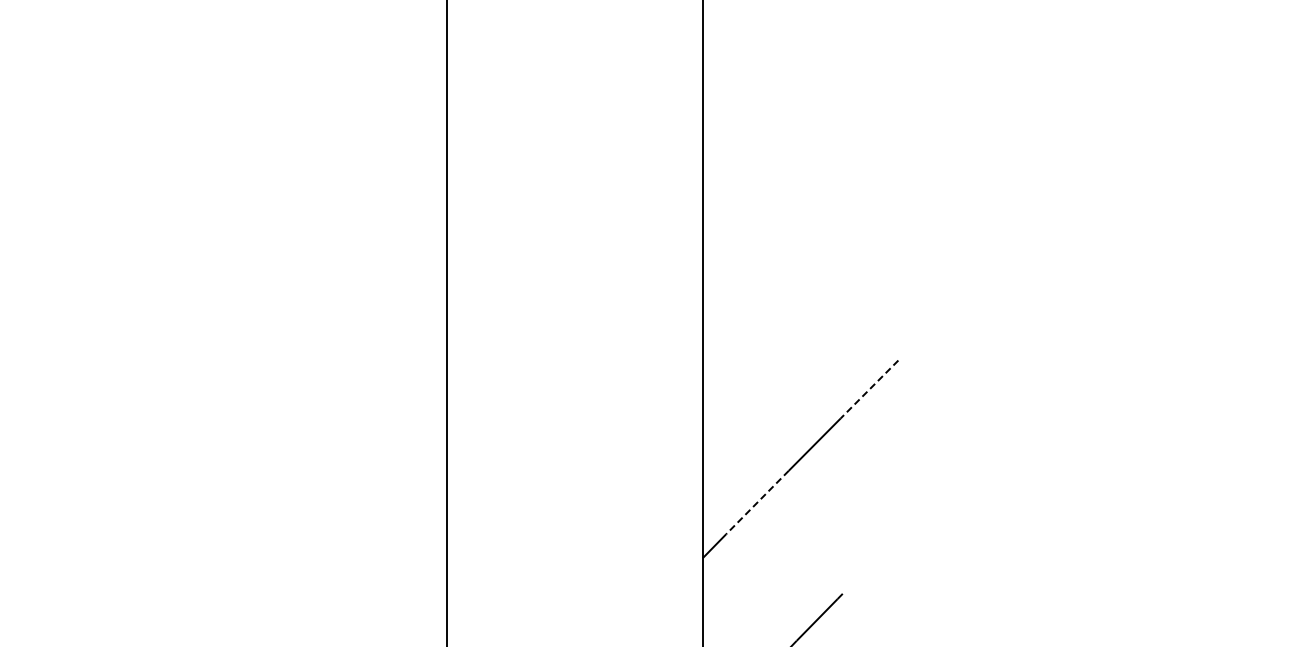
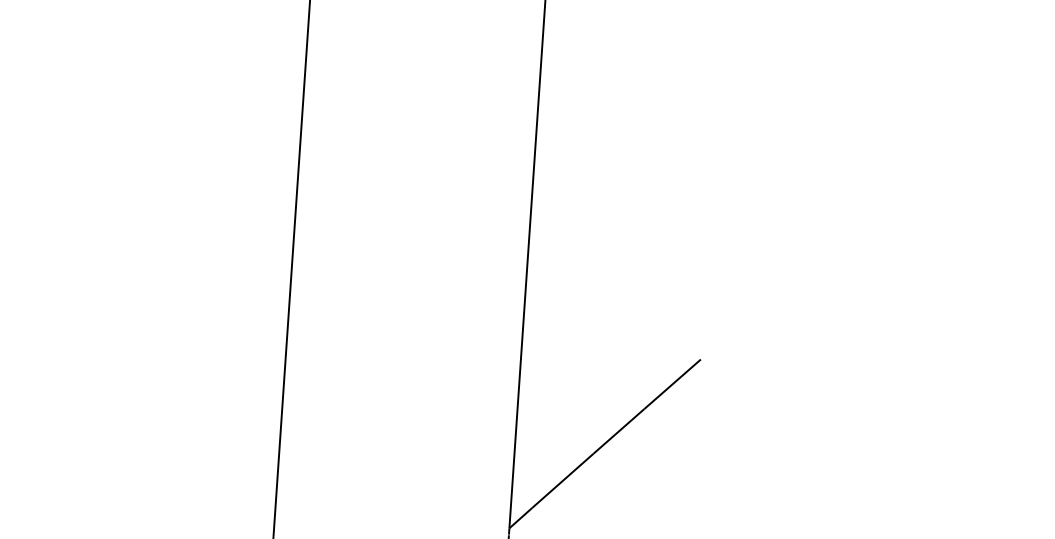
line: (869, 389) -> (672, 384), dashed -> solid
line: (757, 502) -> (562, 480), dashed -> solid

